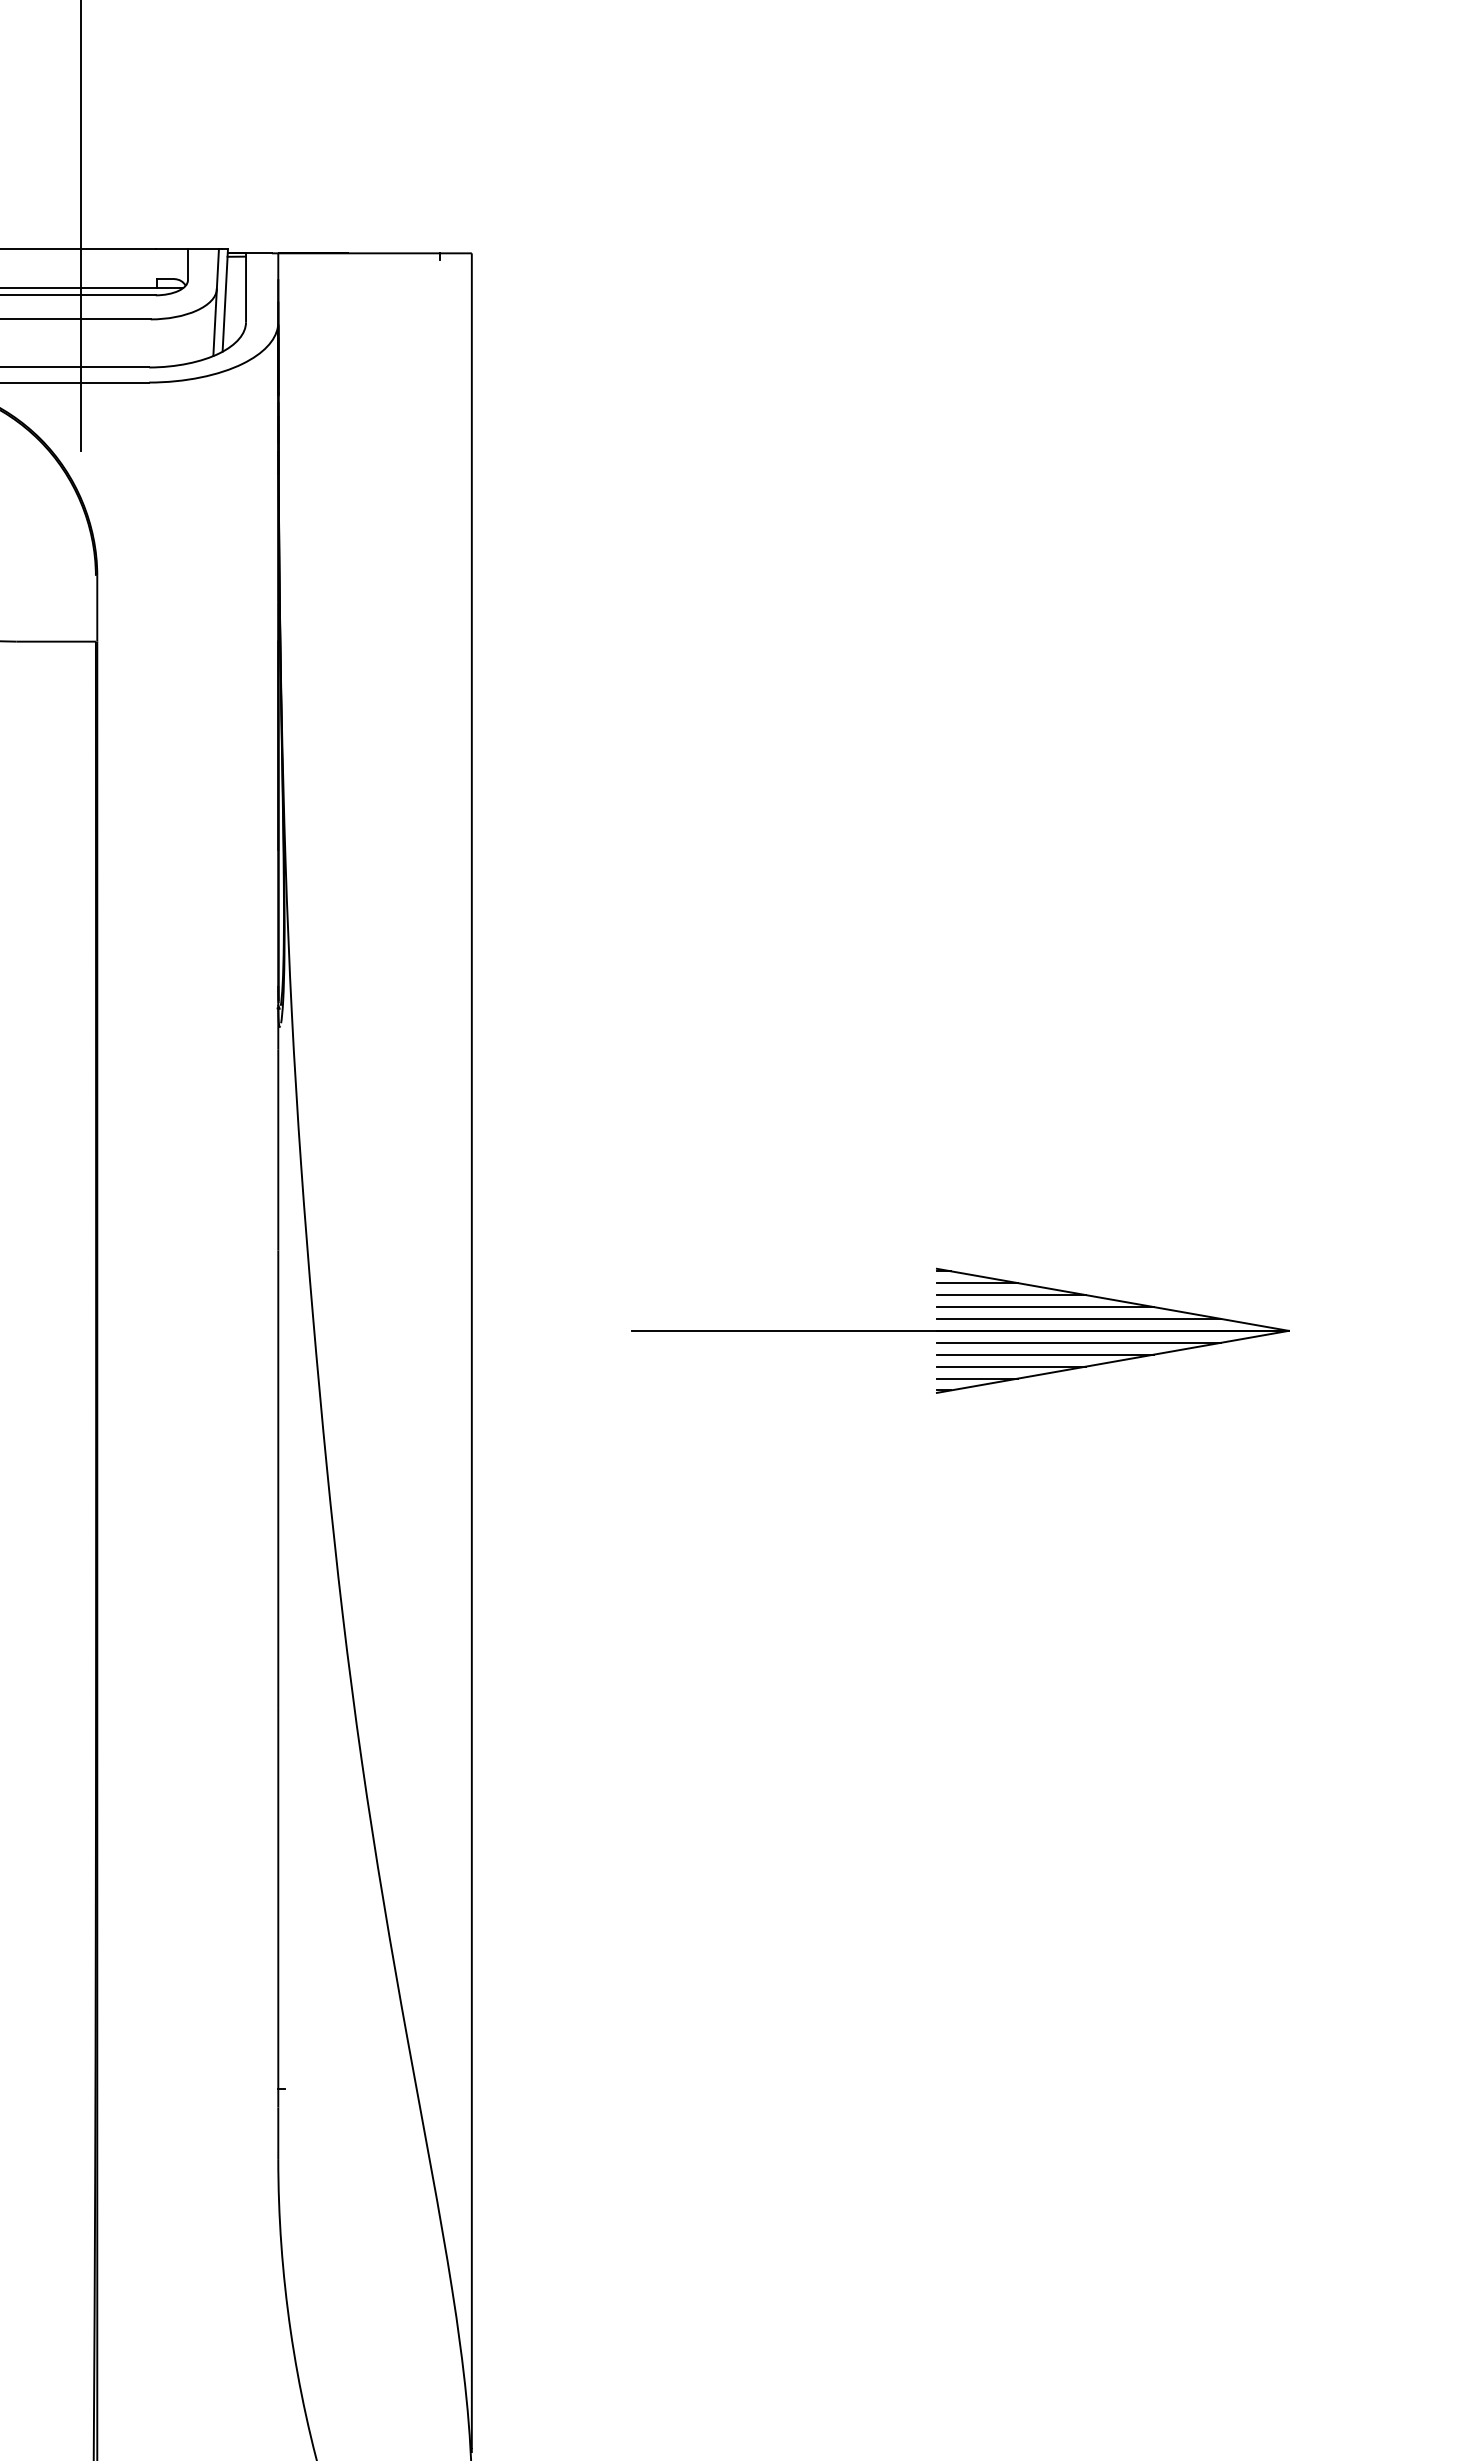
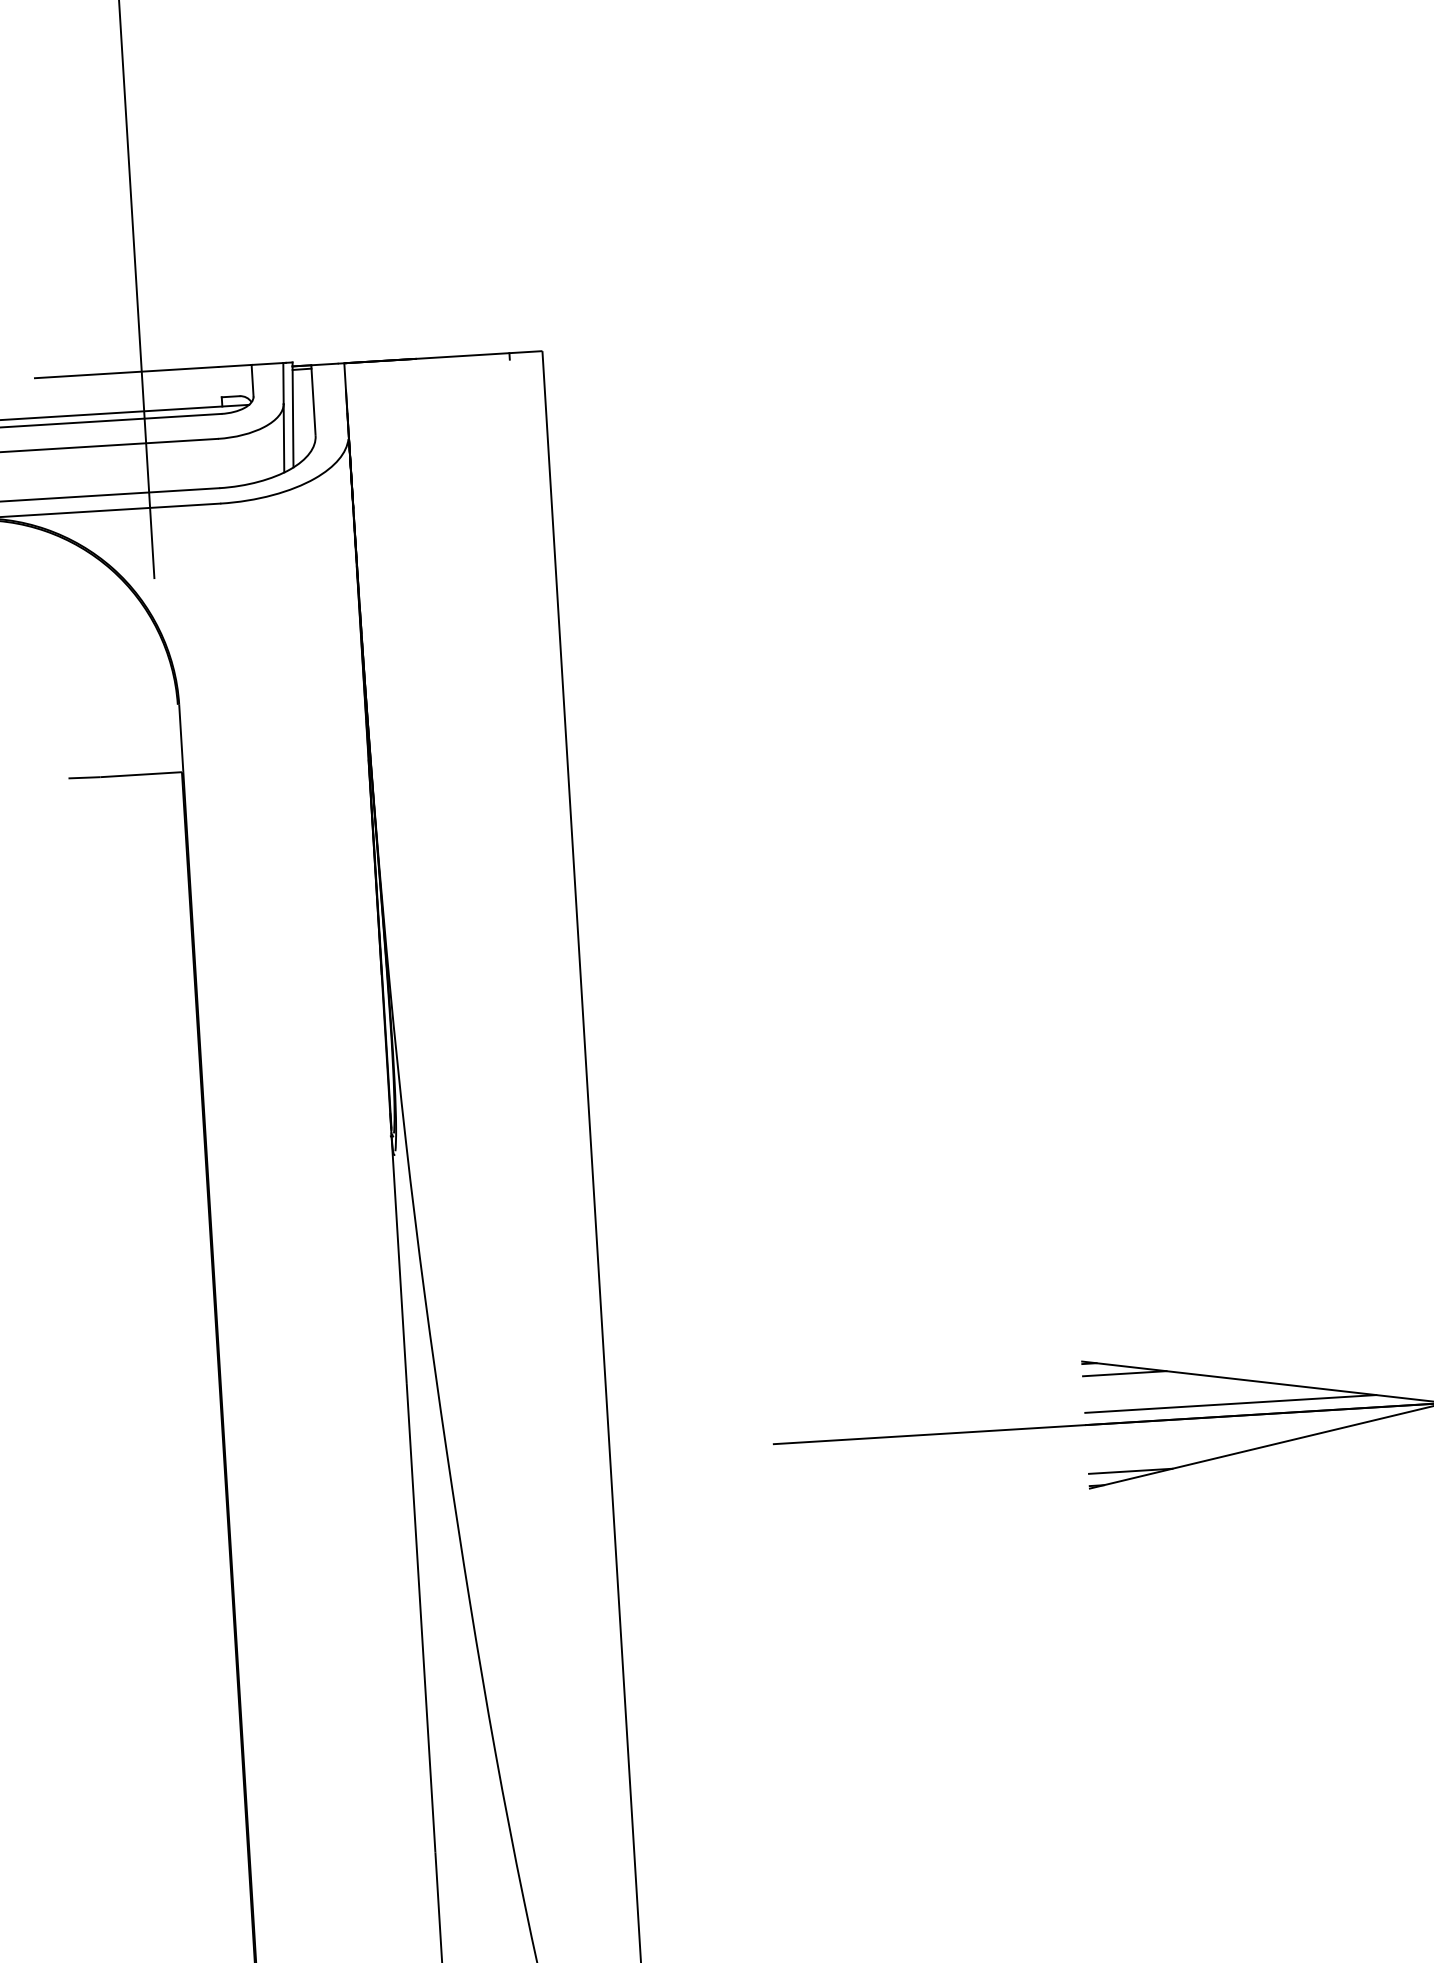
line: (1011, 1295) -> (1160, 1384), removed
line: (1044, 1307) -> (1194, 1394), removed
line: (1078, 1342) -> (1231, 1428), removed
line: (1044, 1354) -> (1197, 1442), removed
line: (1011, 1366) -> (1164, 1456), removed

